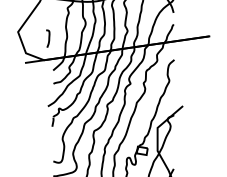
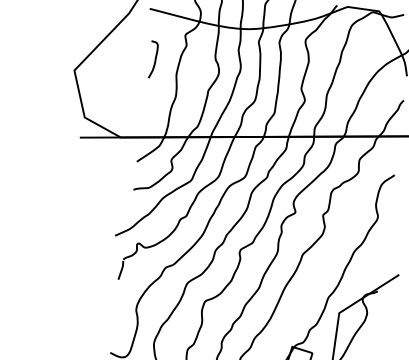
curve: (48, 38) -> (154, 59), moved

